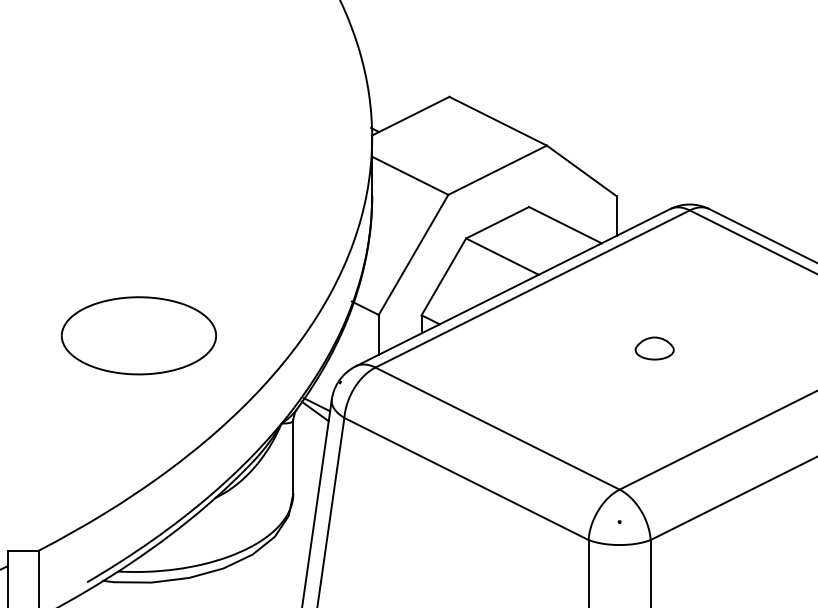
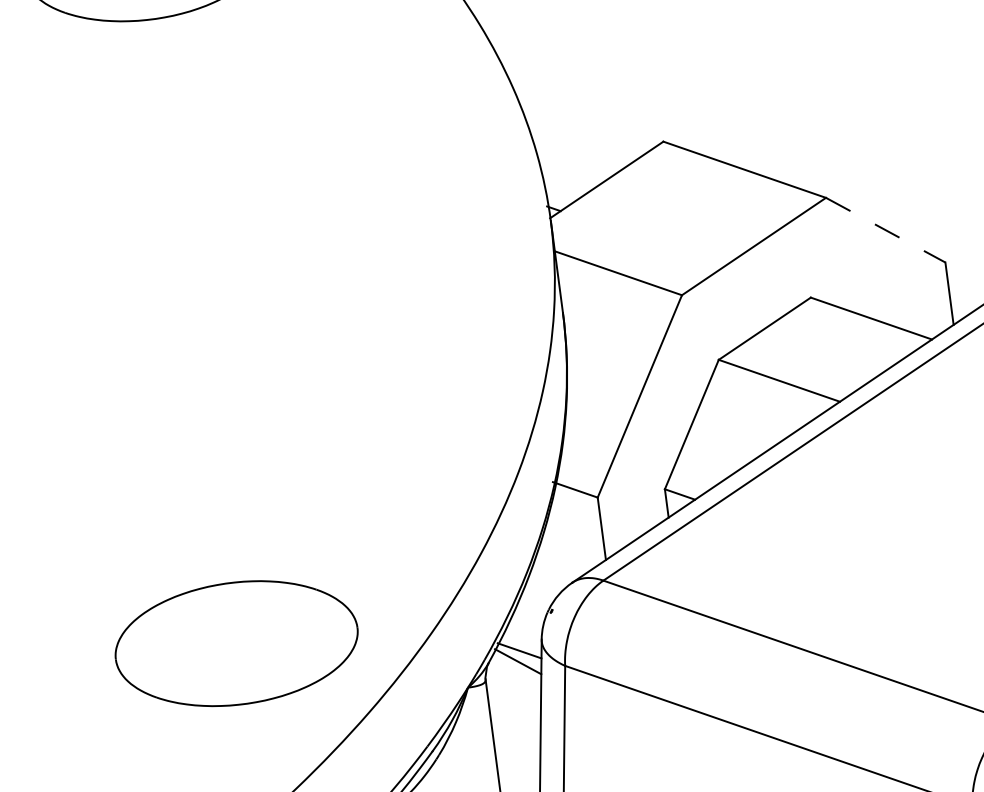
line: (582, 171) -> (887, 231), solid -> dashed
part: (138, 335) -> (235, 643), moved

